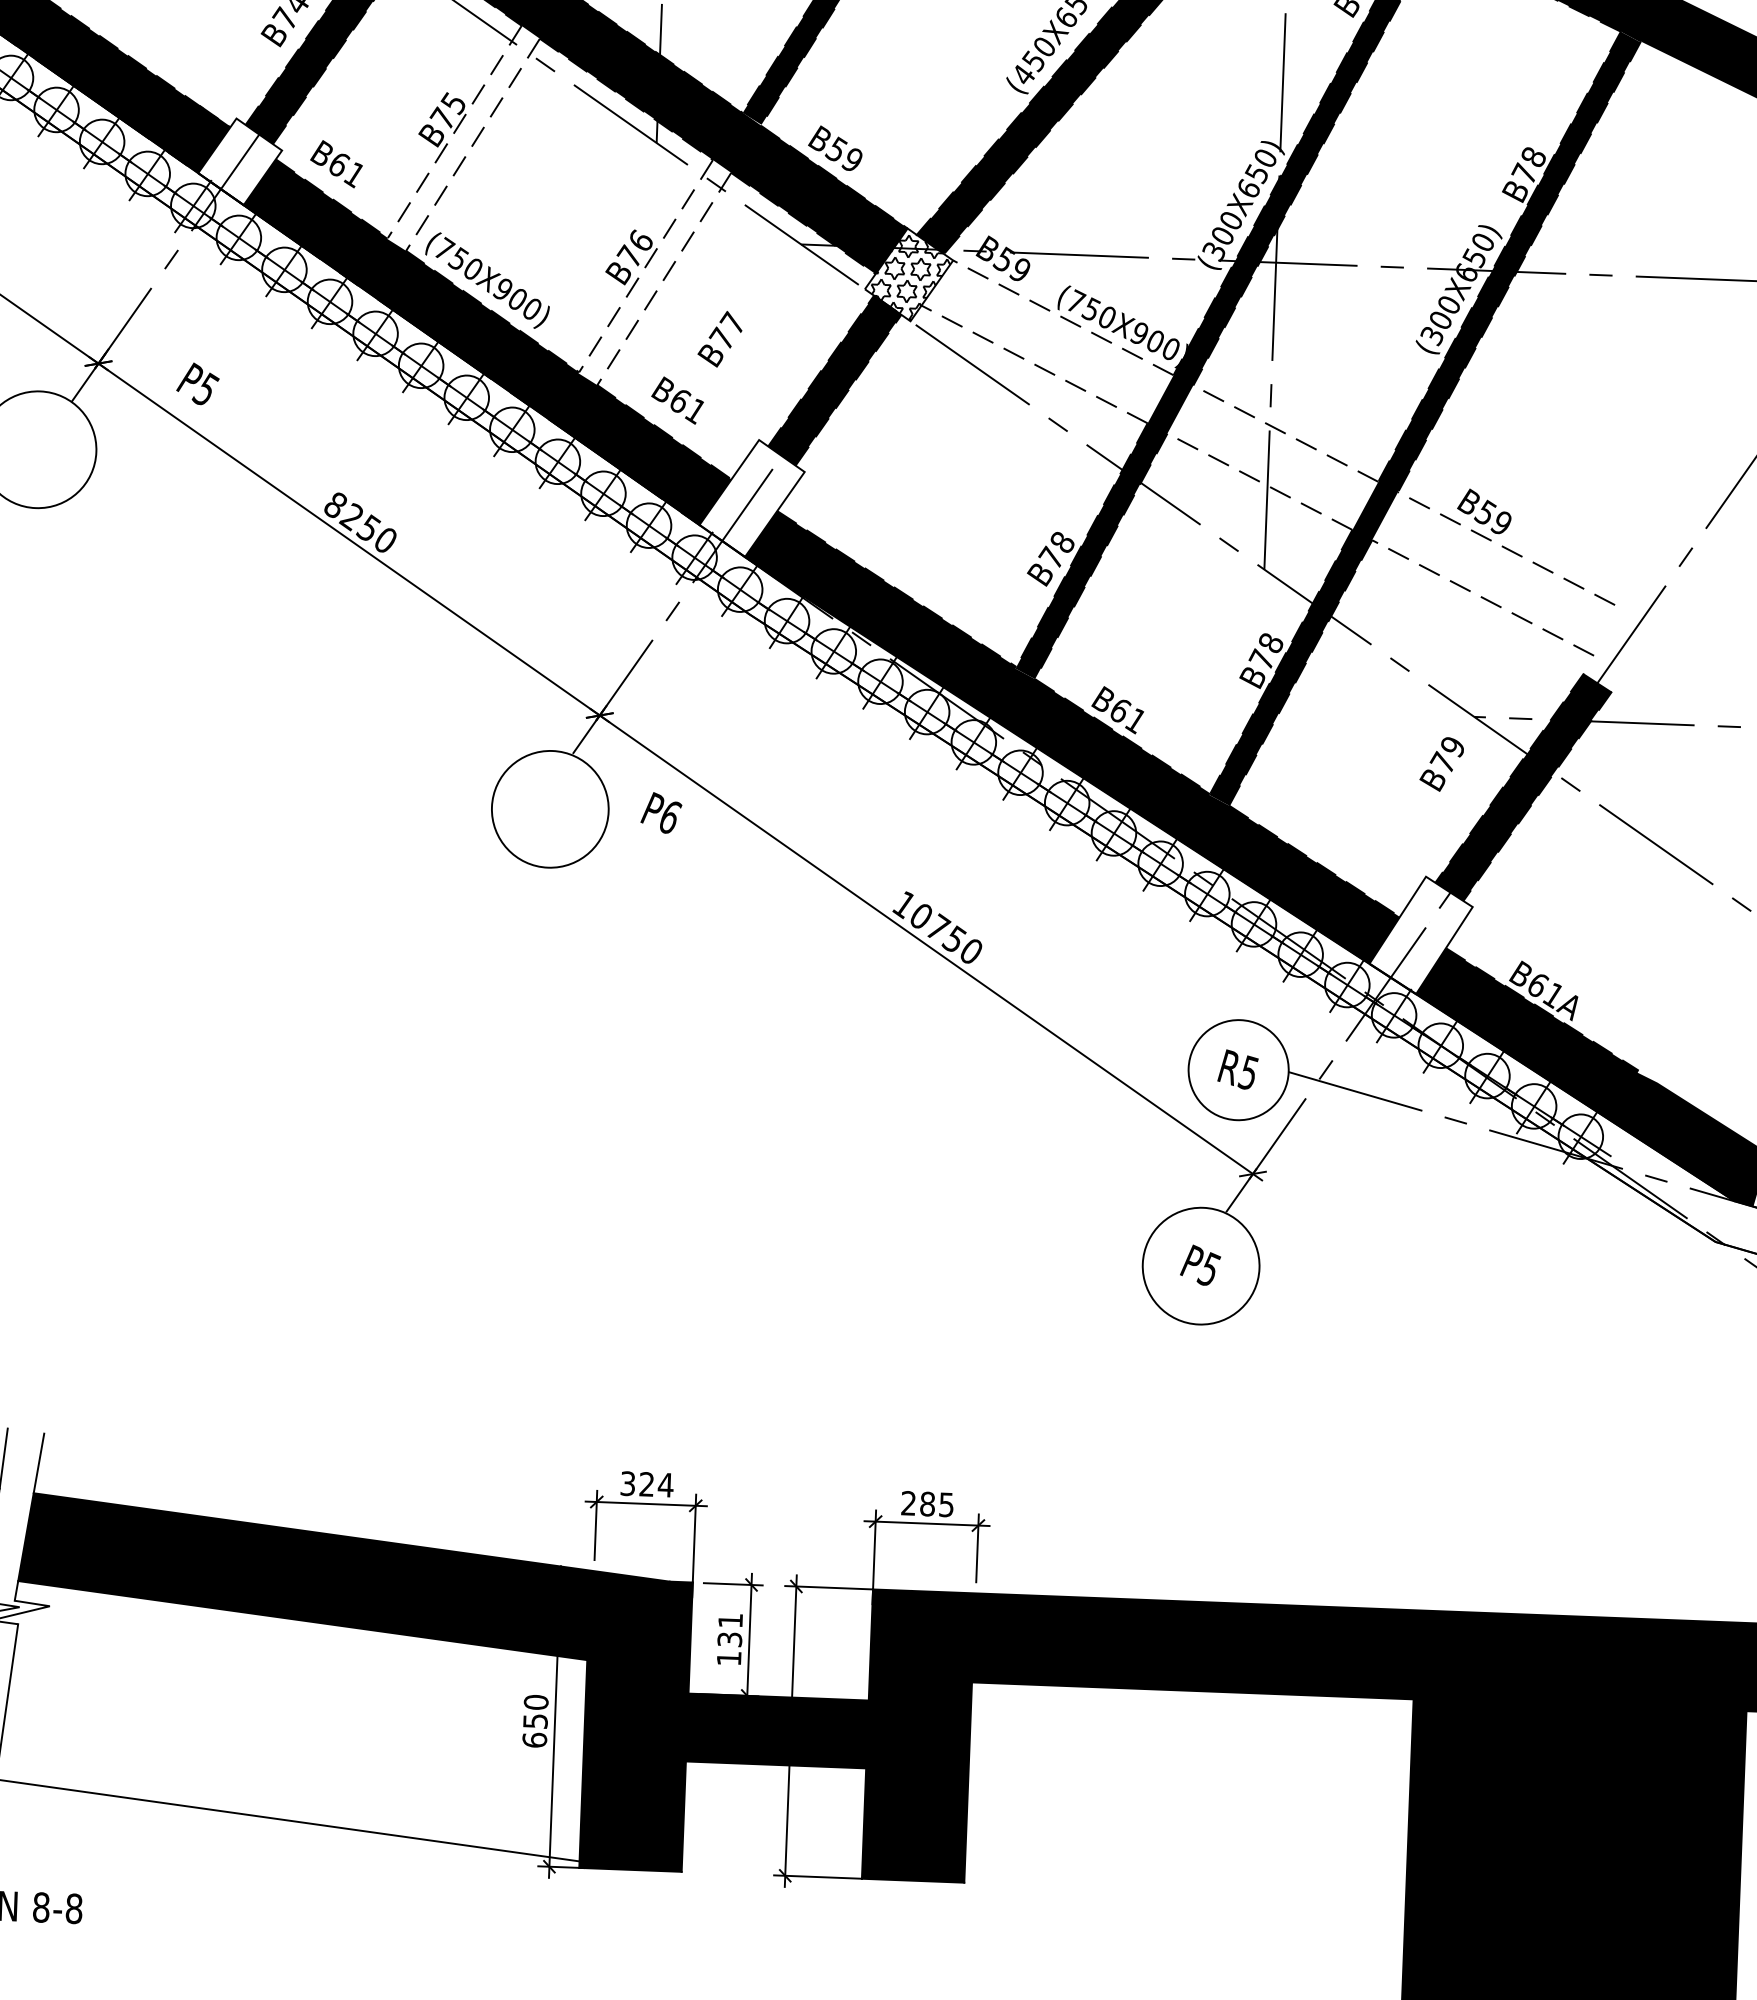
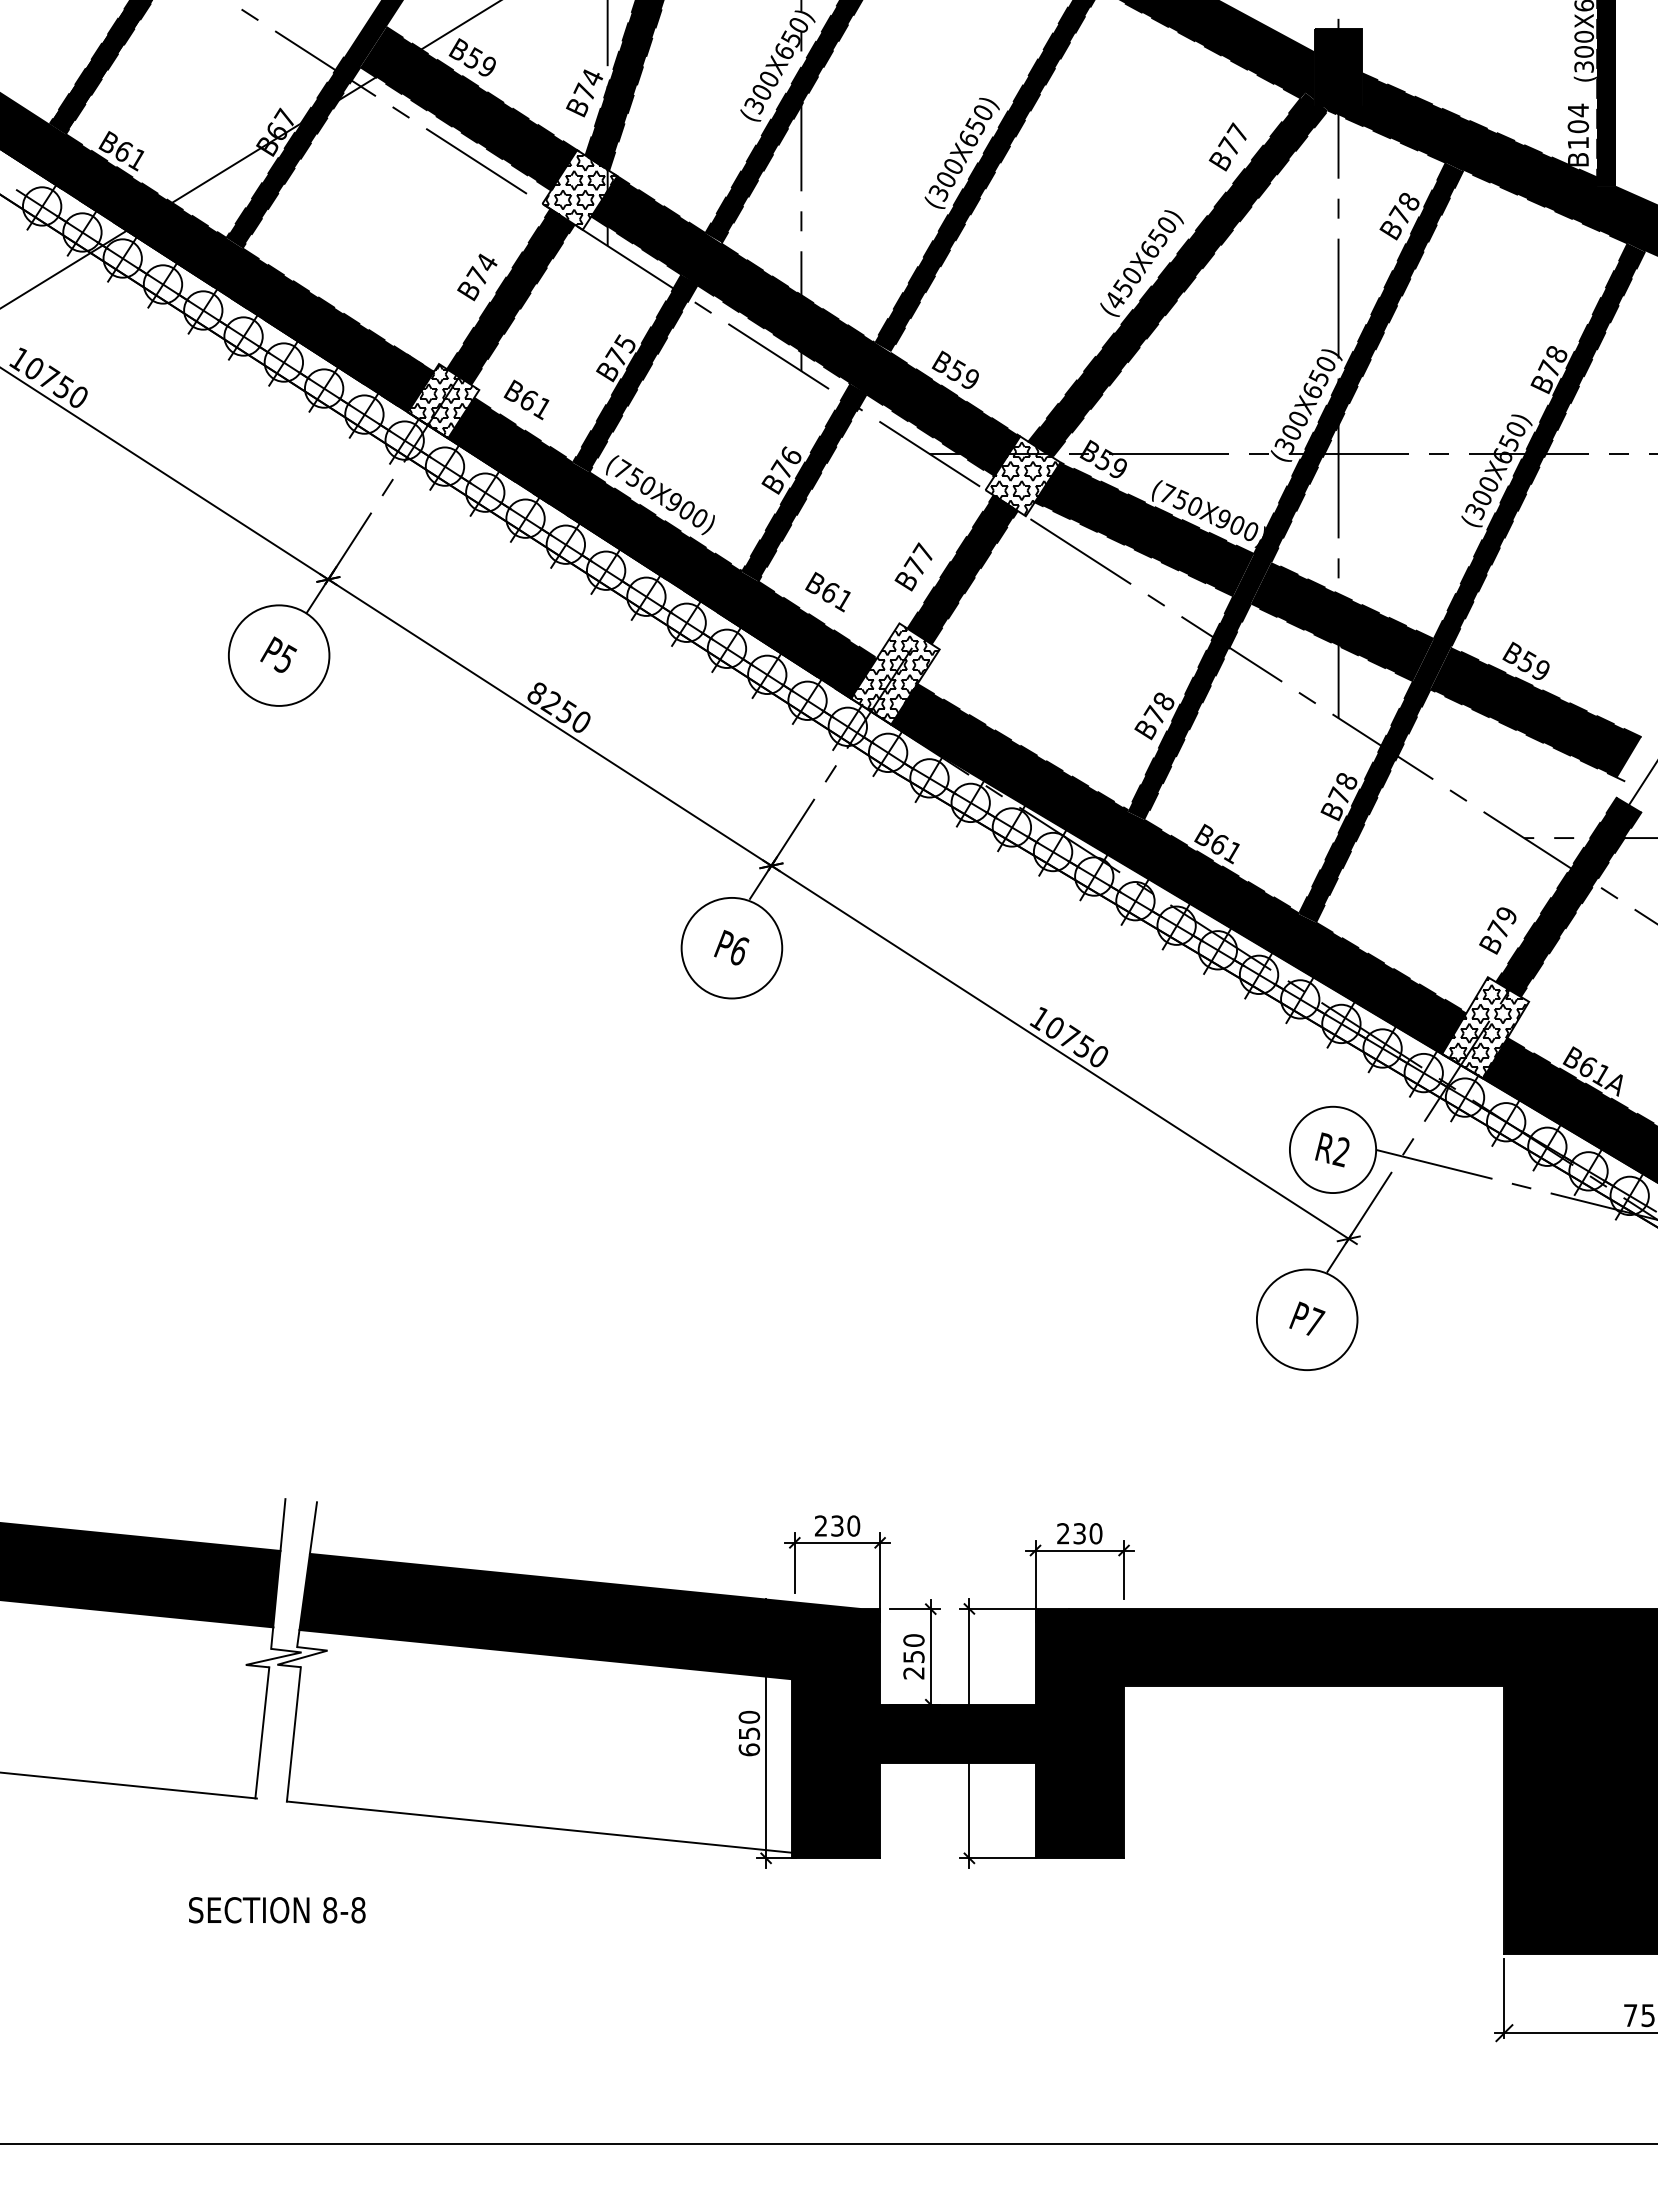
fill: (464, 138) -> (635, 373), added
hatch: (240, 161) -> (443, 400), added
fill: (655, 272) -> (804, 482), added
text: (720, 338) -> (913, 566), moved
fill: (1047, 341) -> (1144, 529), added
text: (197, 383) -> (278, 654), moved
fill: (1272, 457) -> (1341, 621), added
hatch: (752, 496) -> (895, 672), added
fill: (1493, 571) -> (1535, 712), added
text: (1441, 763) -> (1497, 930), moved
text: (661, 812) -> (731, 947), moved
hatch: (1419, 933) -> (1484, 1026), added
text: (1247, 1073) -> (1340, 1152), R5 -> R2
text: (1209, 1268) -> (1314, 1321), P5 -> P7
text: (647, 1483) -> (837, 1525), 324 -> 230
text: (936, 1504) -> (1087, 1533), 285 -> 230
text: (729, 1639) -> (913, 1656), 131 -> 250

